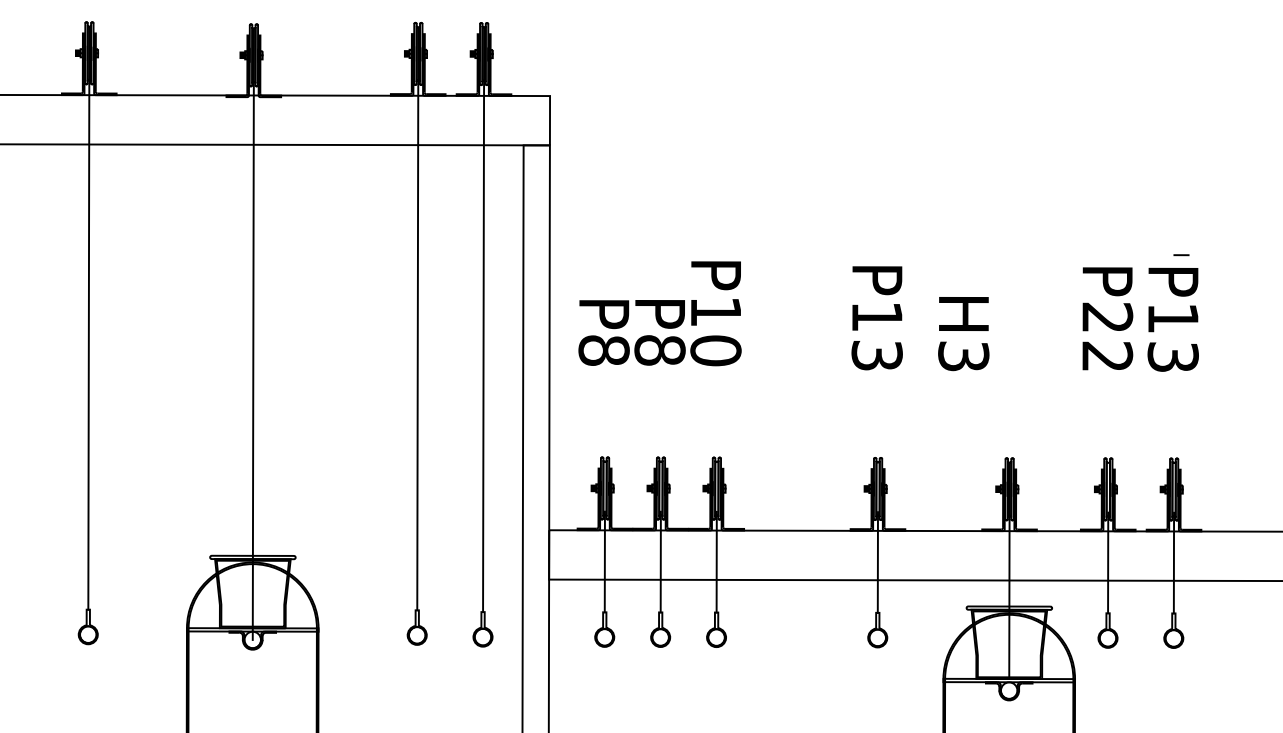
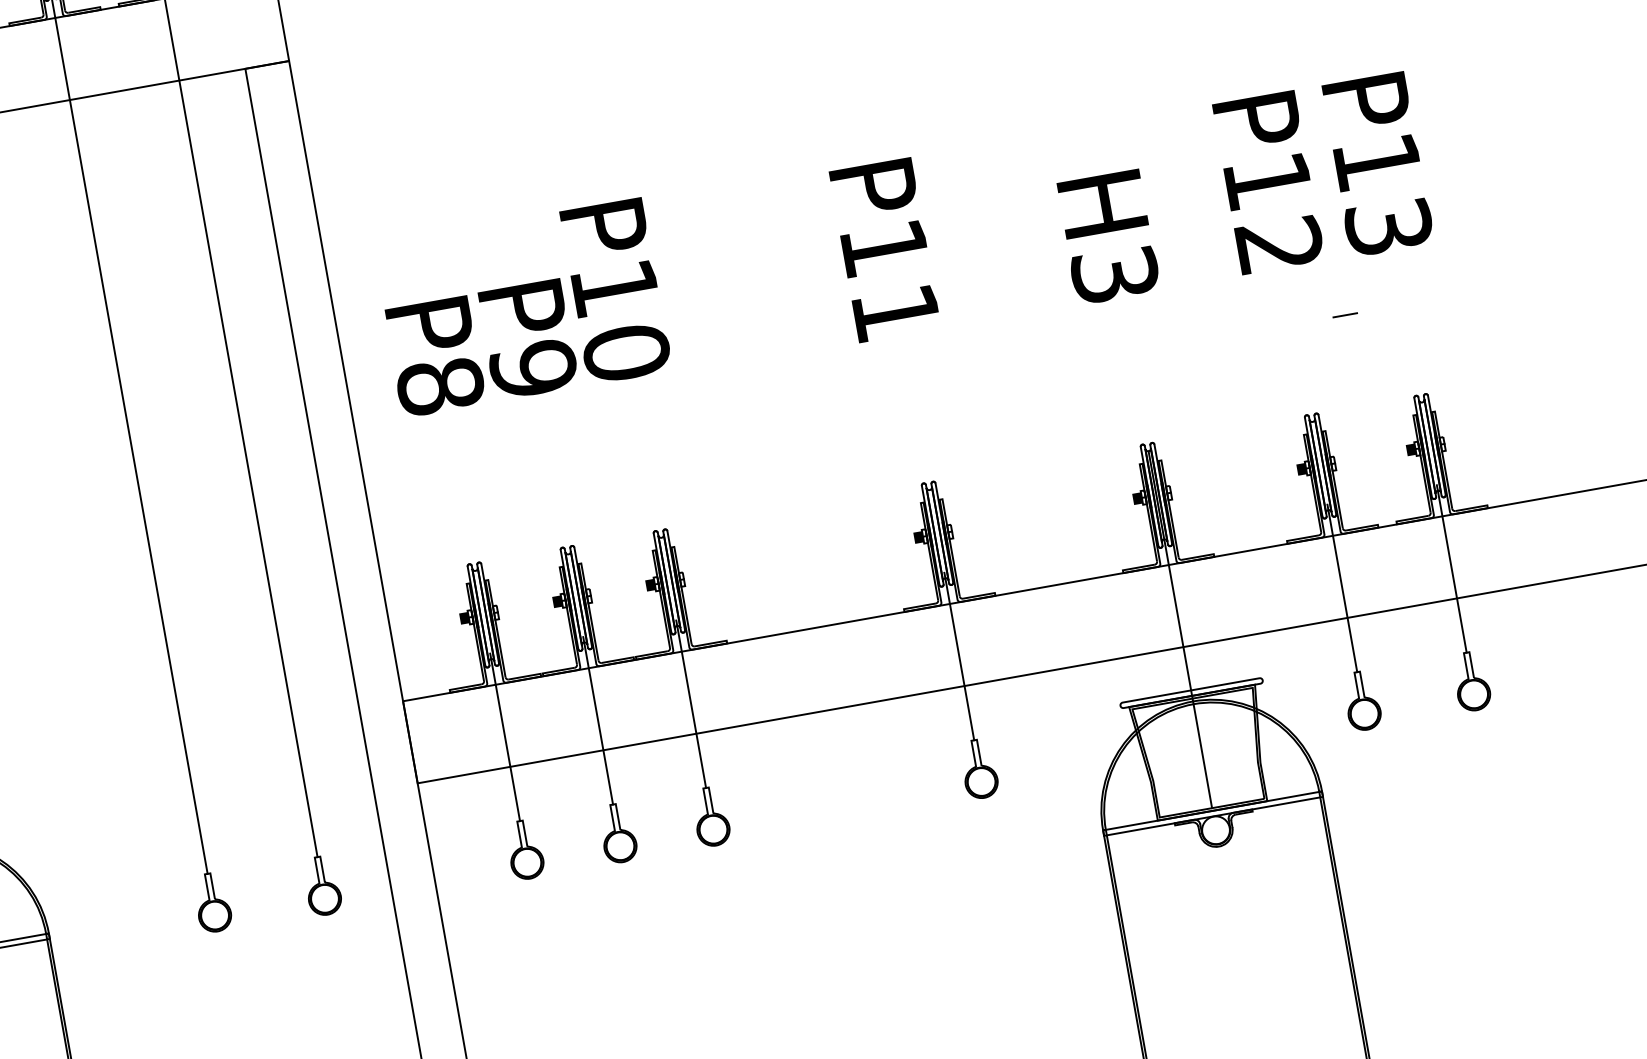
line: (1181, 255) -> (1345, 315), moved
text: (1107, 316) -> (1267, 178), P22 -> P12
text: (963, 334) -> (1108, 238), moved
text: (659, 349) -> (532, 367), P8 -> P9
text: (876, 355) -> (895, 312), P13 -> P11

